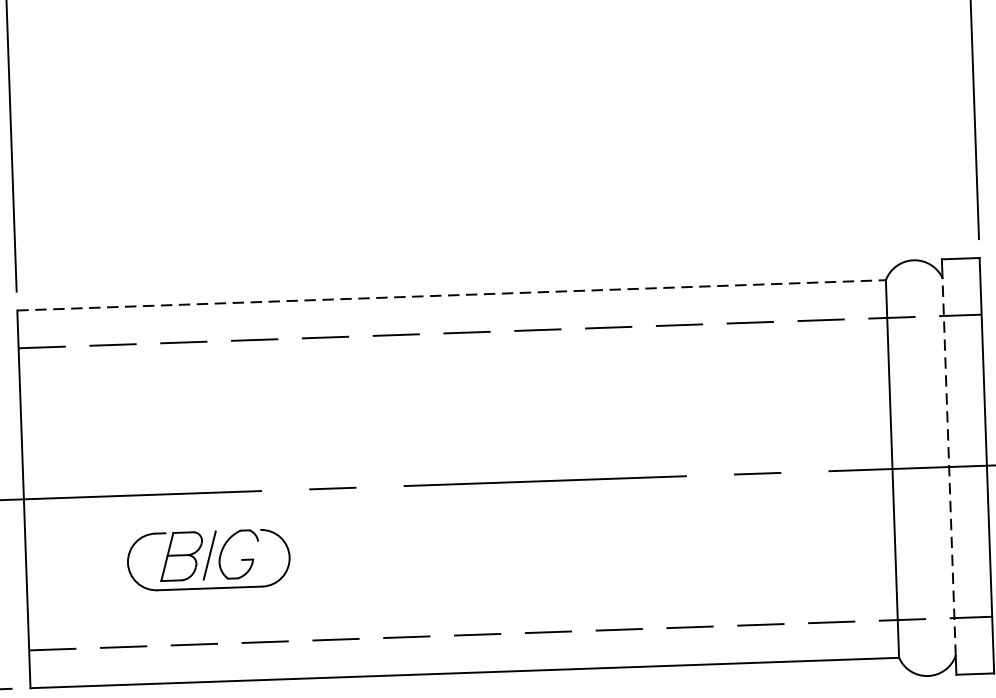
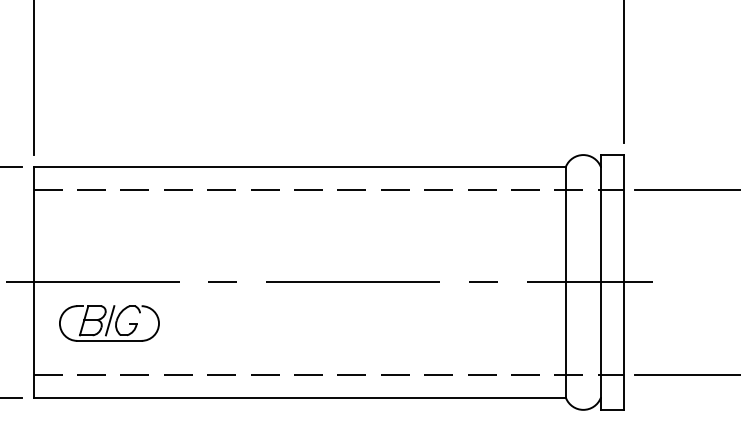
line: (452, 295) -> (300, 166), dashed -> solid
line: (948, 467) -> (600, 282), dashed -> solid
part: (208, 560) -> (109, 323), moved

